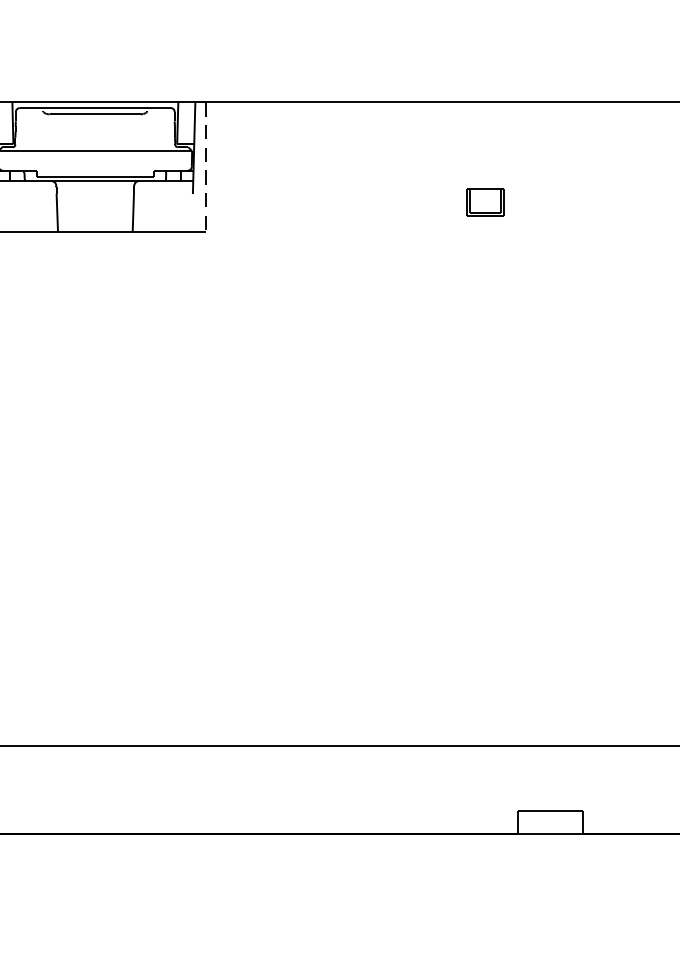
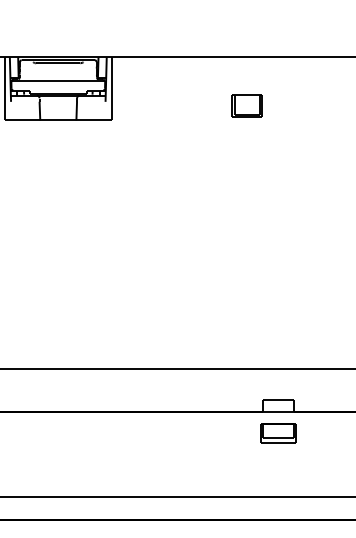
line: (205, 166) -> (111, 88), dashed -> solid
part: (484, 201) -> (246, 105), size x1.67
part: (550, 879) -> (278, 433), added

